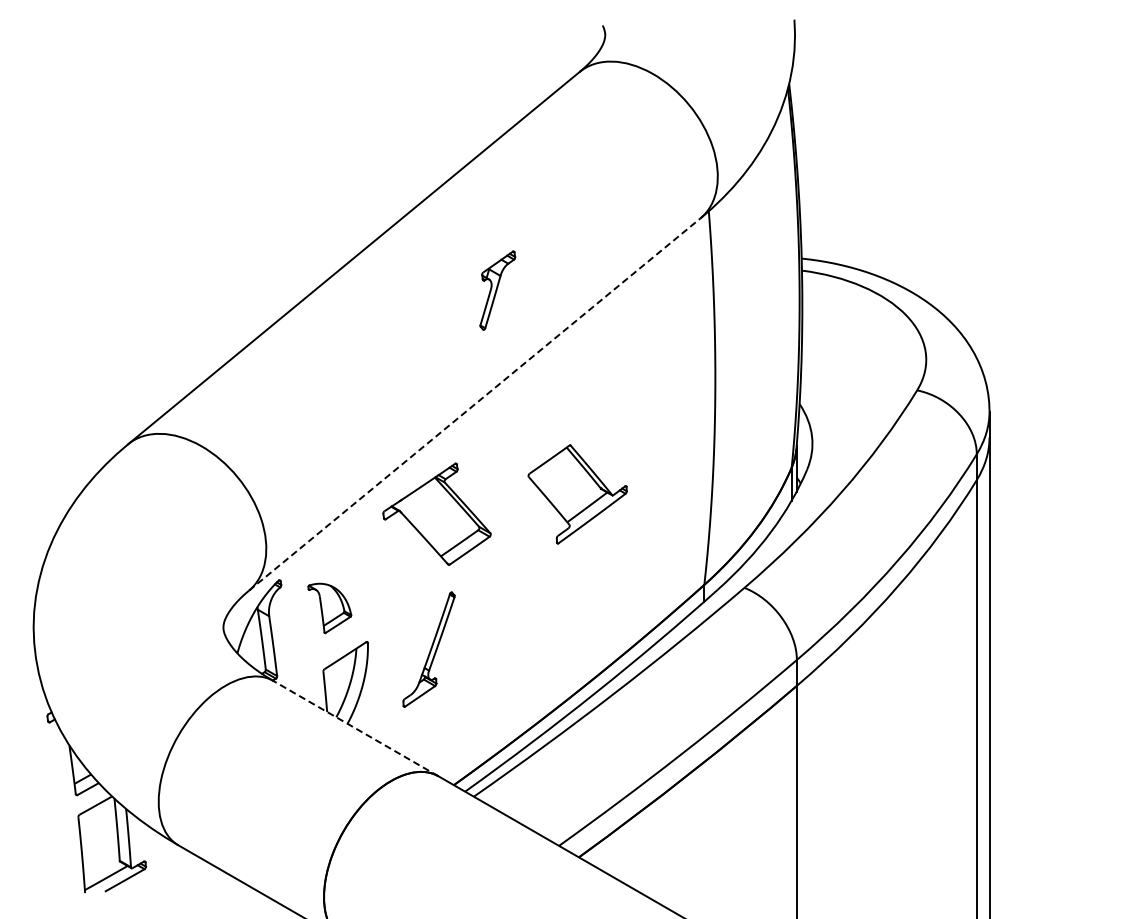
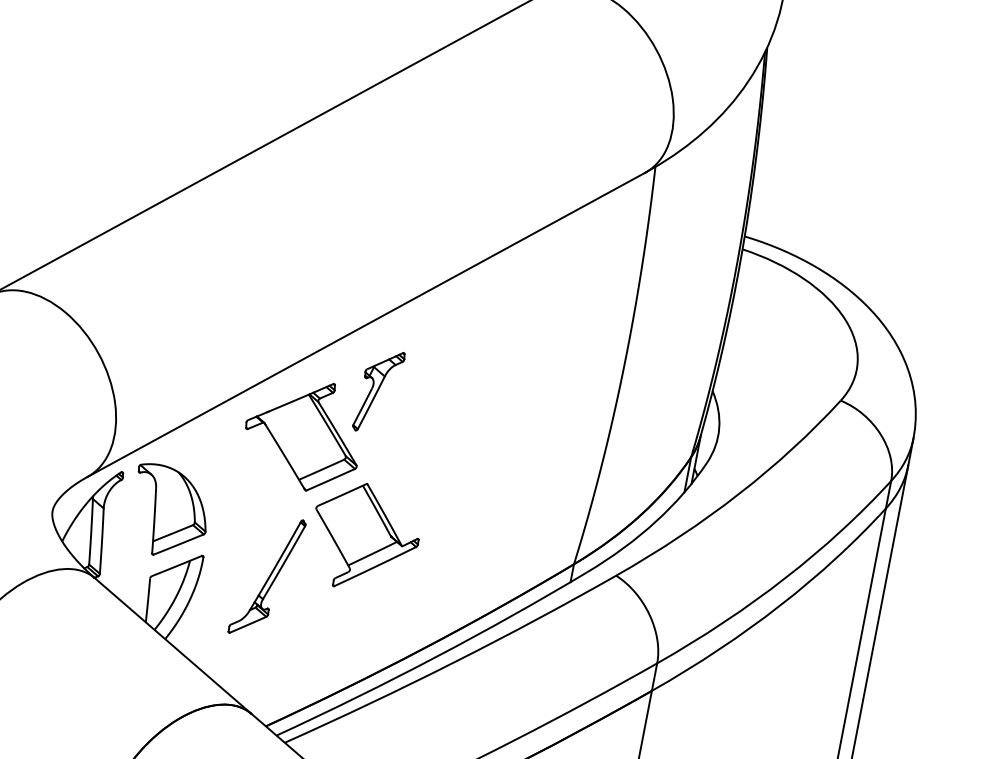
part: (497, 290) -> (378, 391), moved
line: (474, 404) -> (366, 324), dashed -> solid
part: (577, 494) -> (364, 537), moved
part: (329, 608) -> (169, 512), size x1.67
line: (355, 728) -> (172, 645), dashed -> solid

